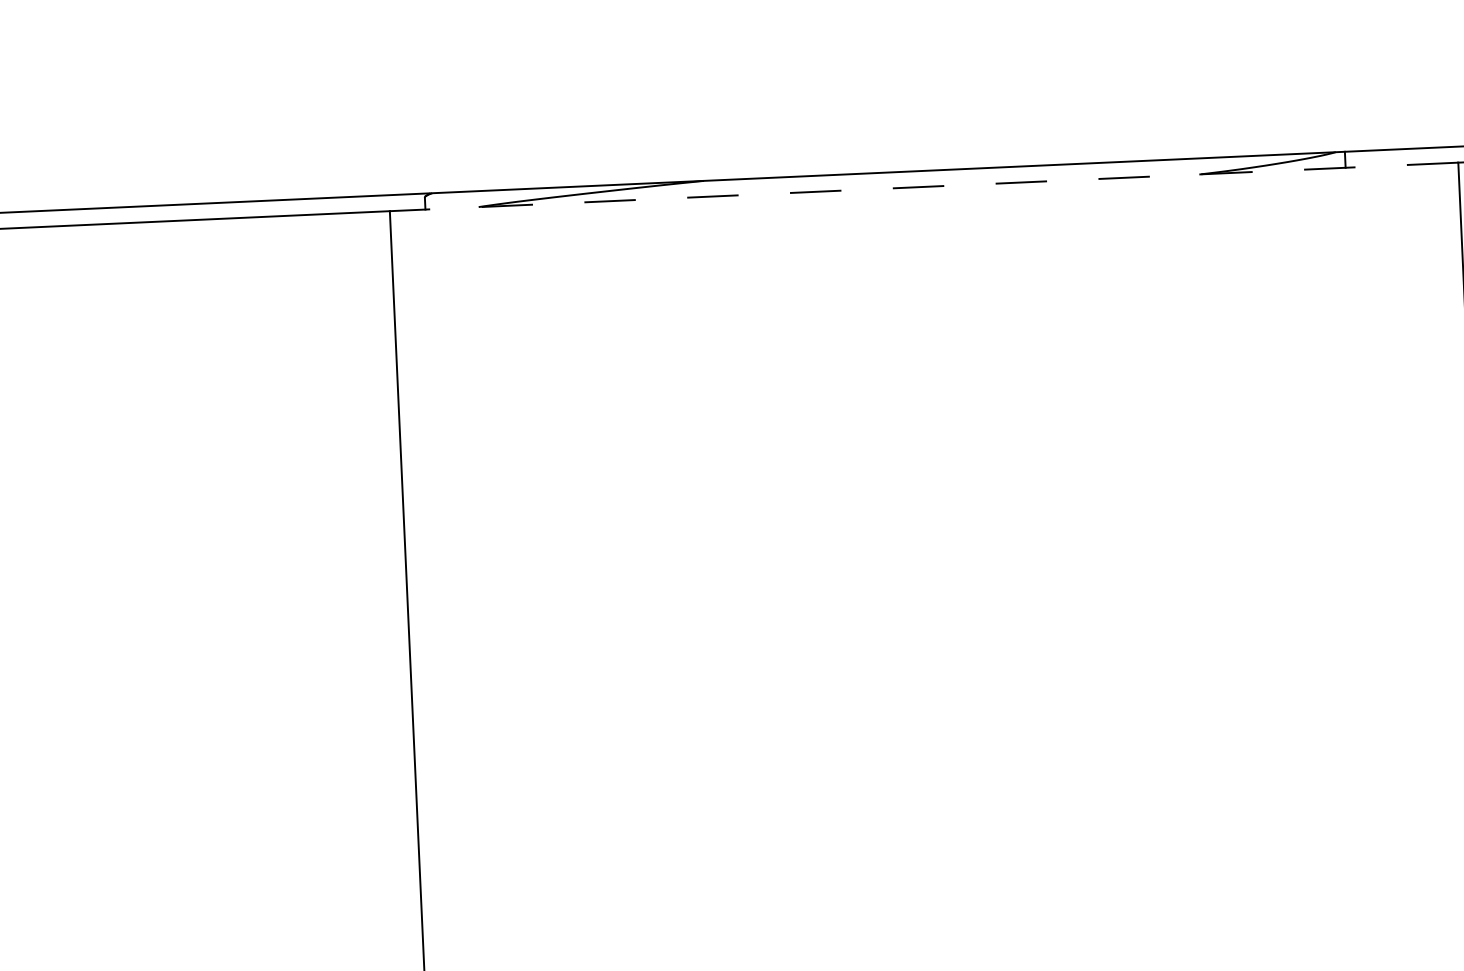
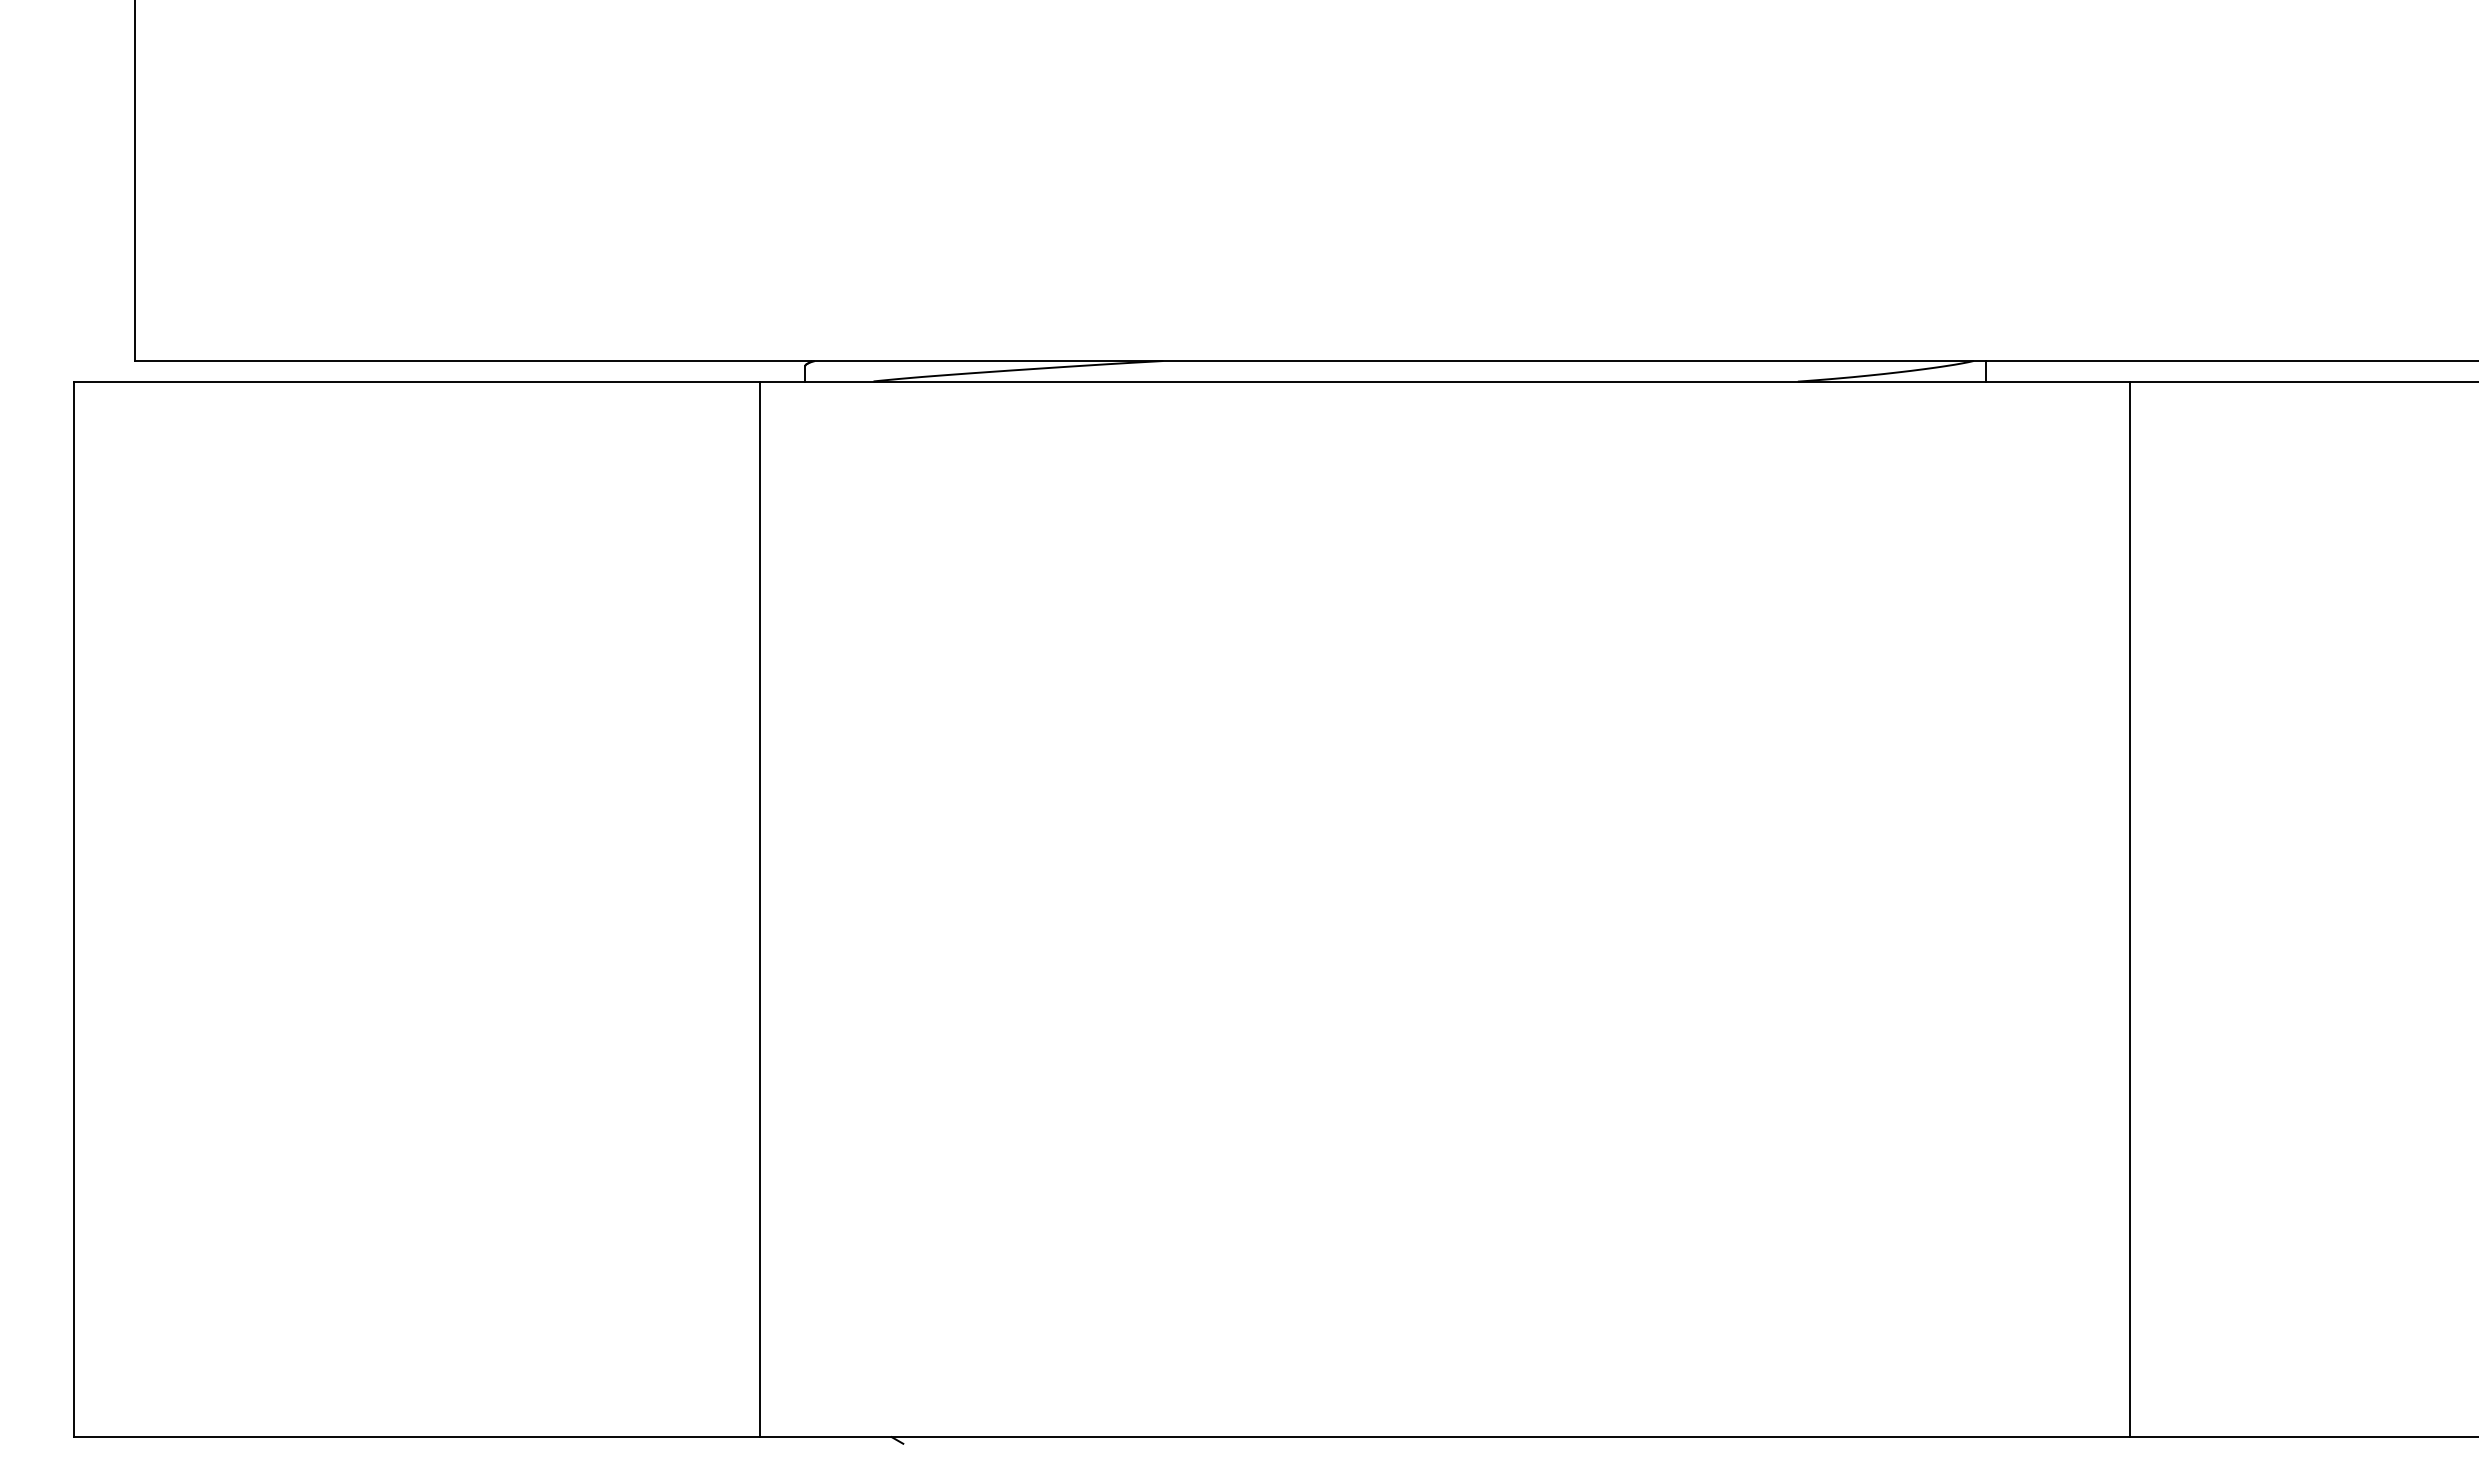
line: (923, 186) -> (1444, 381), dashed -> solid

